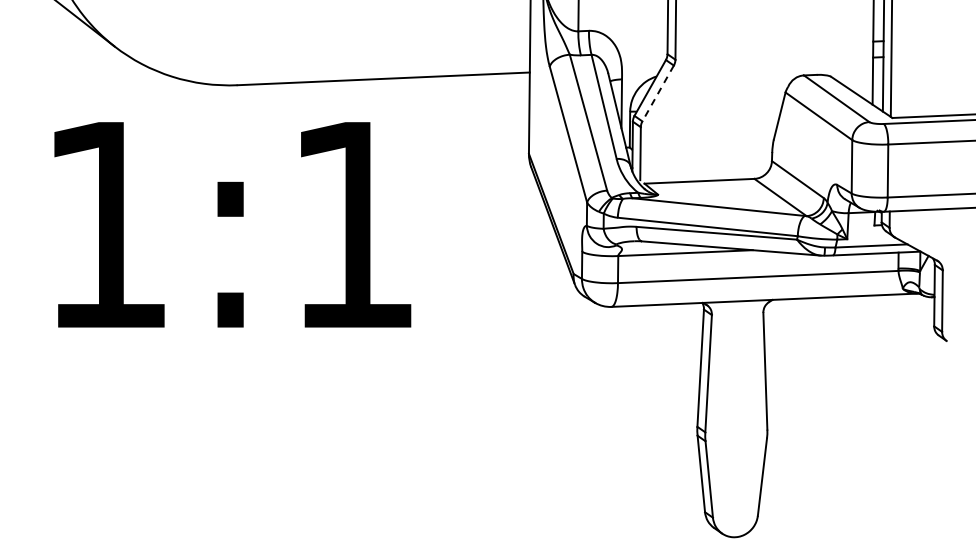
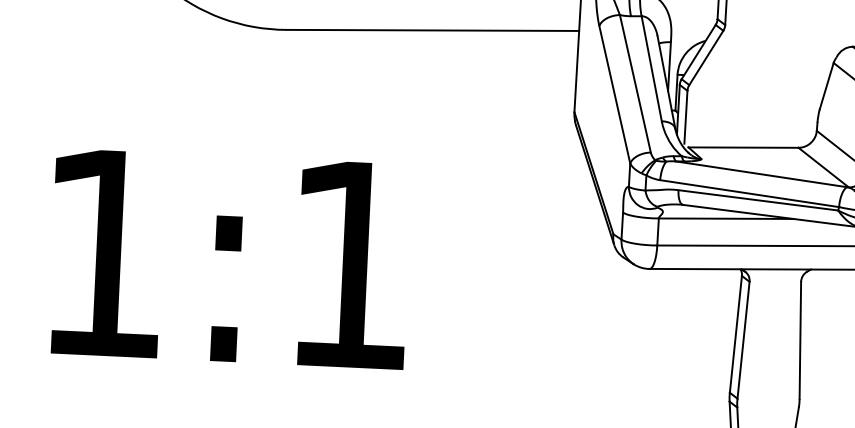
line: (657, 93) -> (705, 57), dashed -> solid
text: (232, 224) -> (229, 258), moved

